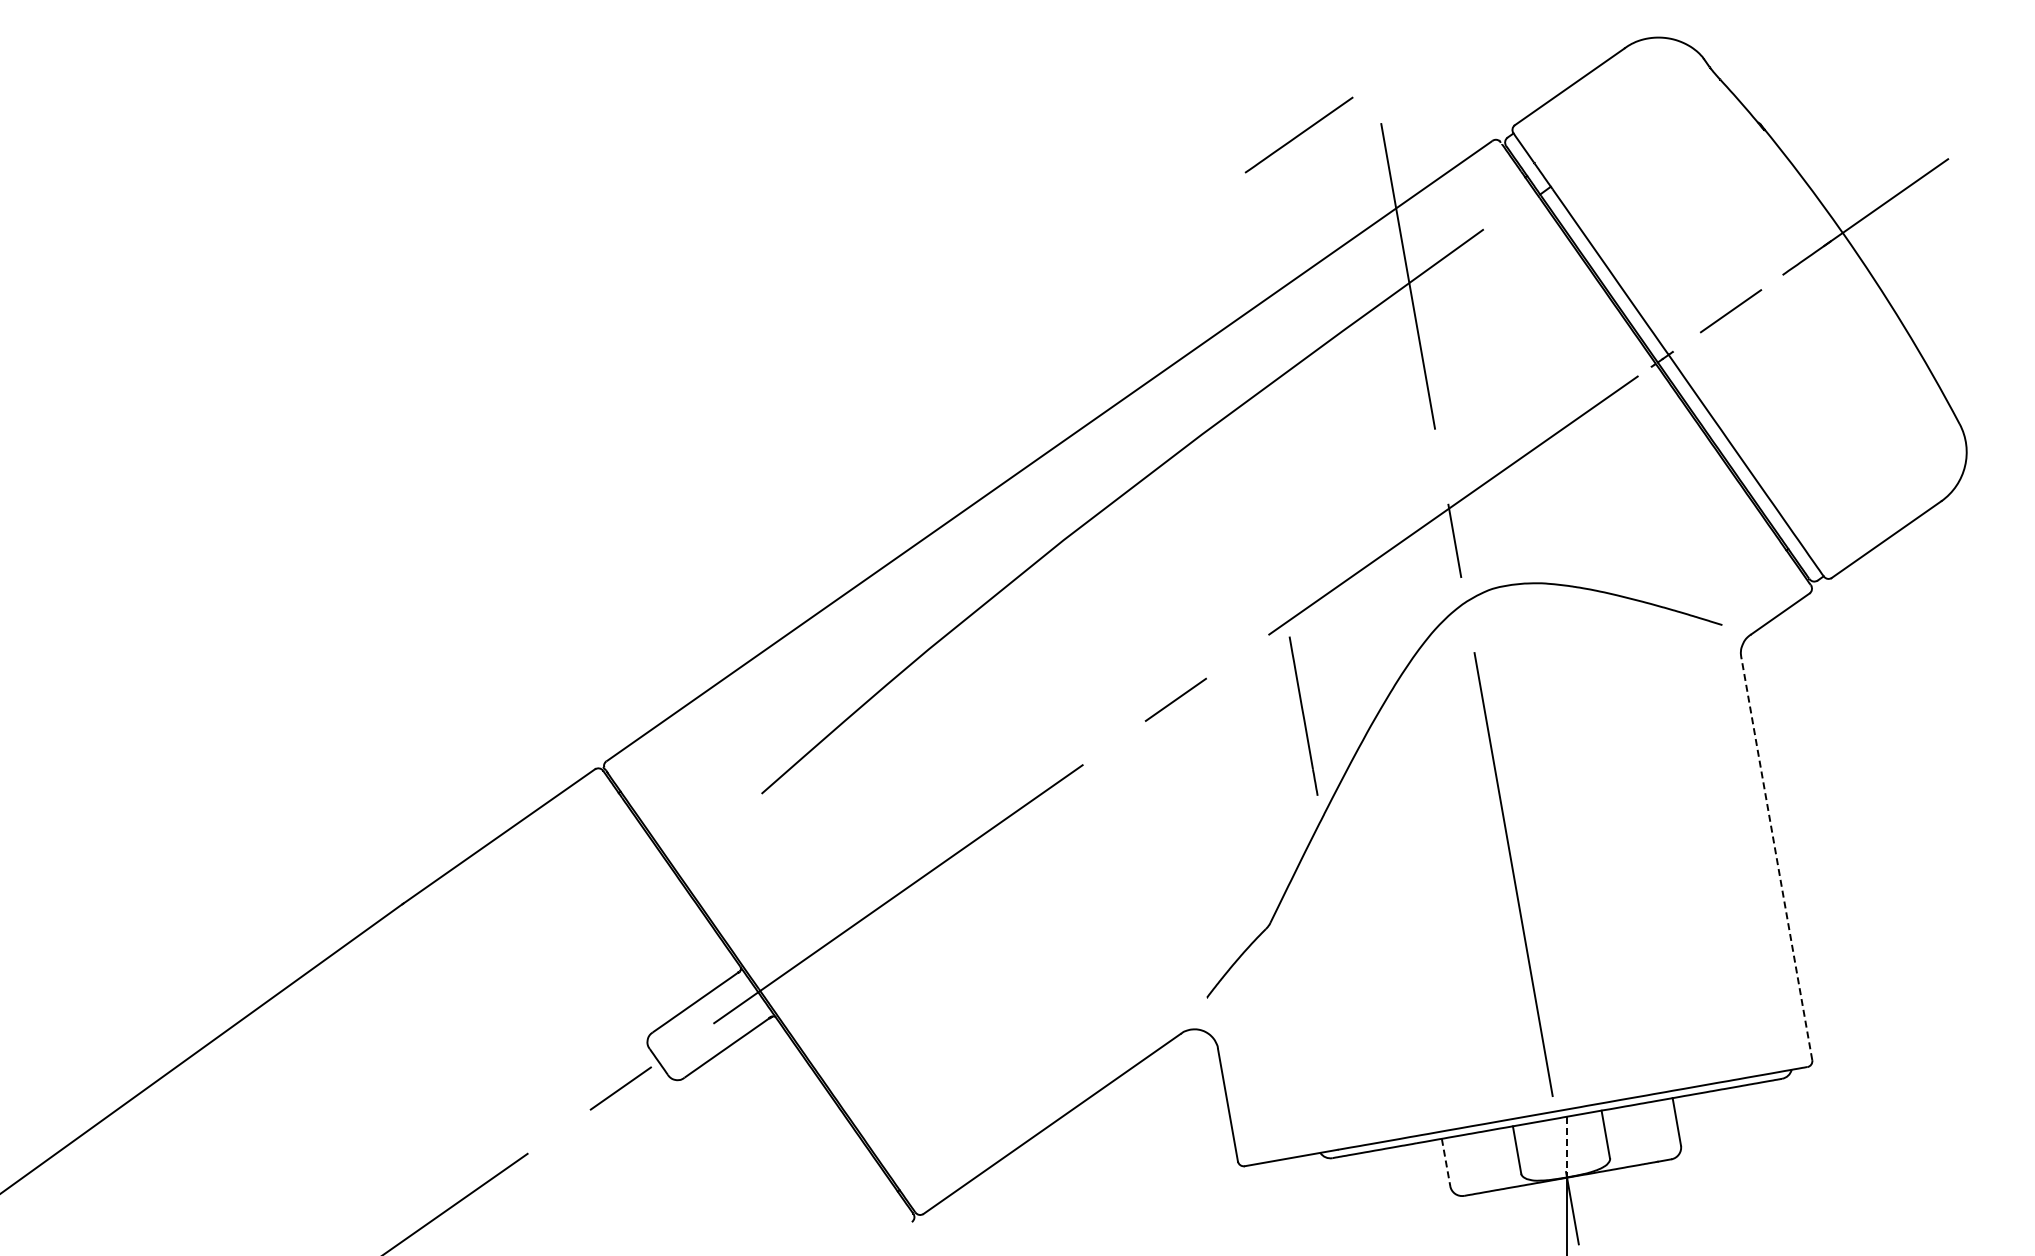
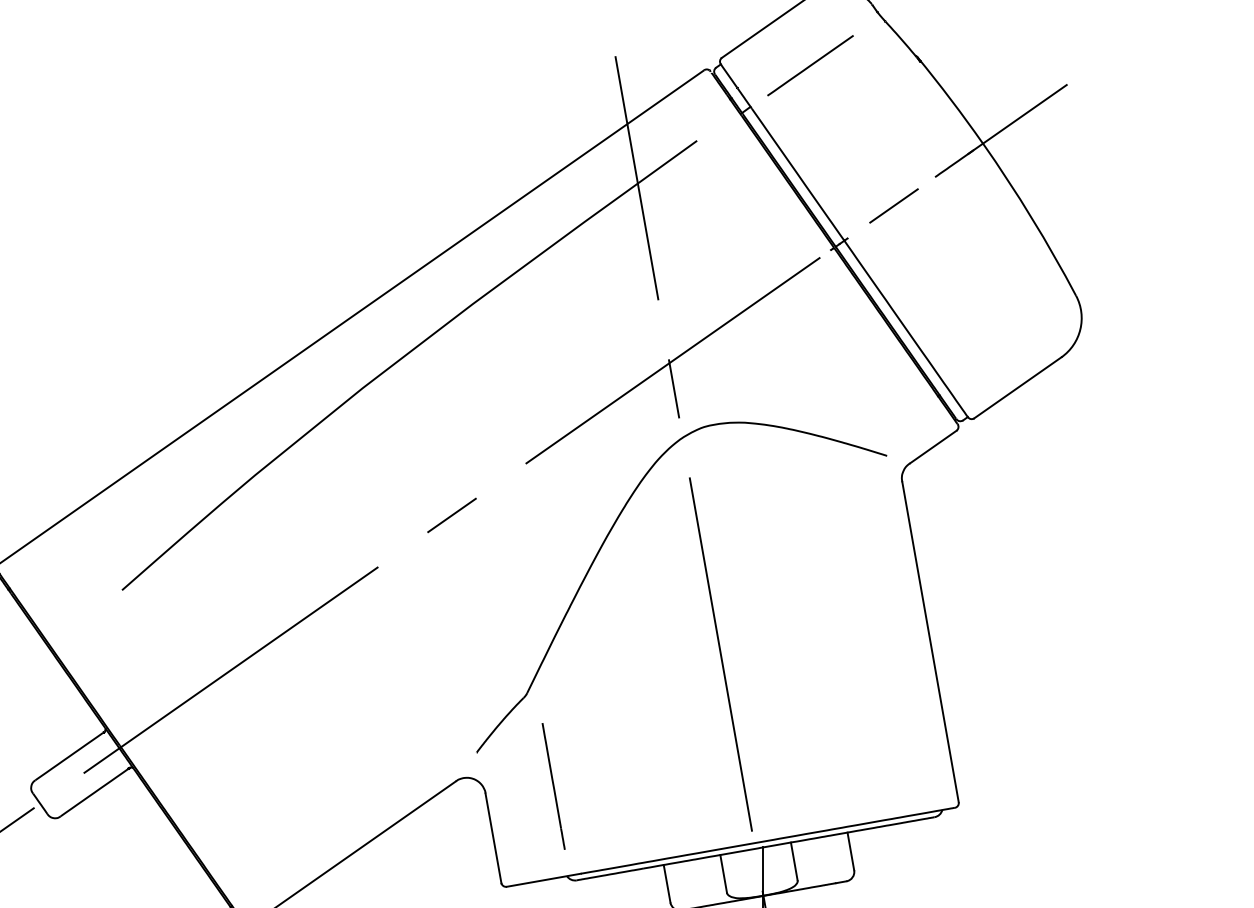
line: (1298, 134) -> (809, 65), moved
line: (1303, 715) -> (553, 785), moved
line: (1776, 858) -> (930, 641), dashed -> solid
line: (1567, 1147) -> (763, 871), dashed -> solid
line: (1446, 1162) -> (667, 883), dashed -> solid

